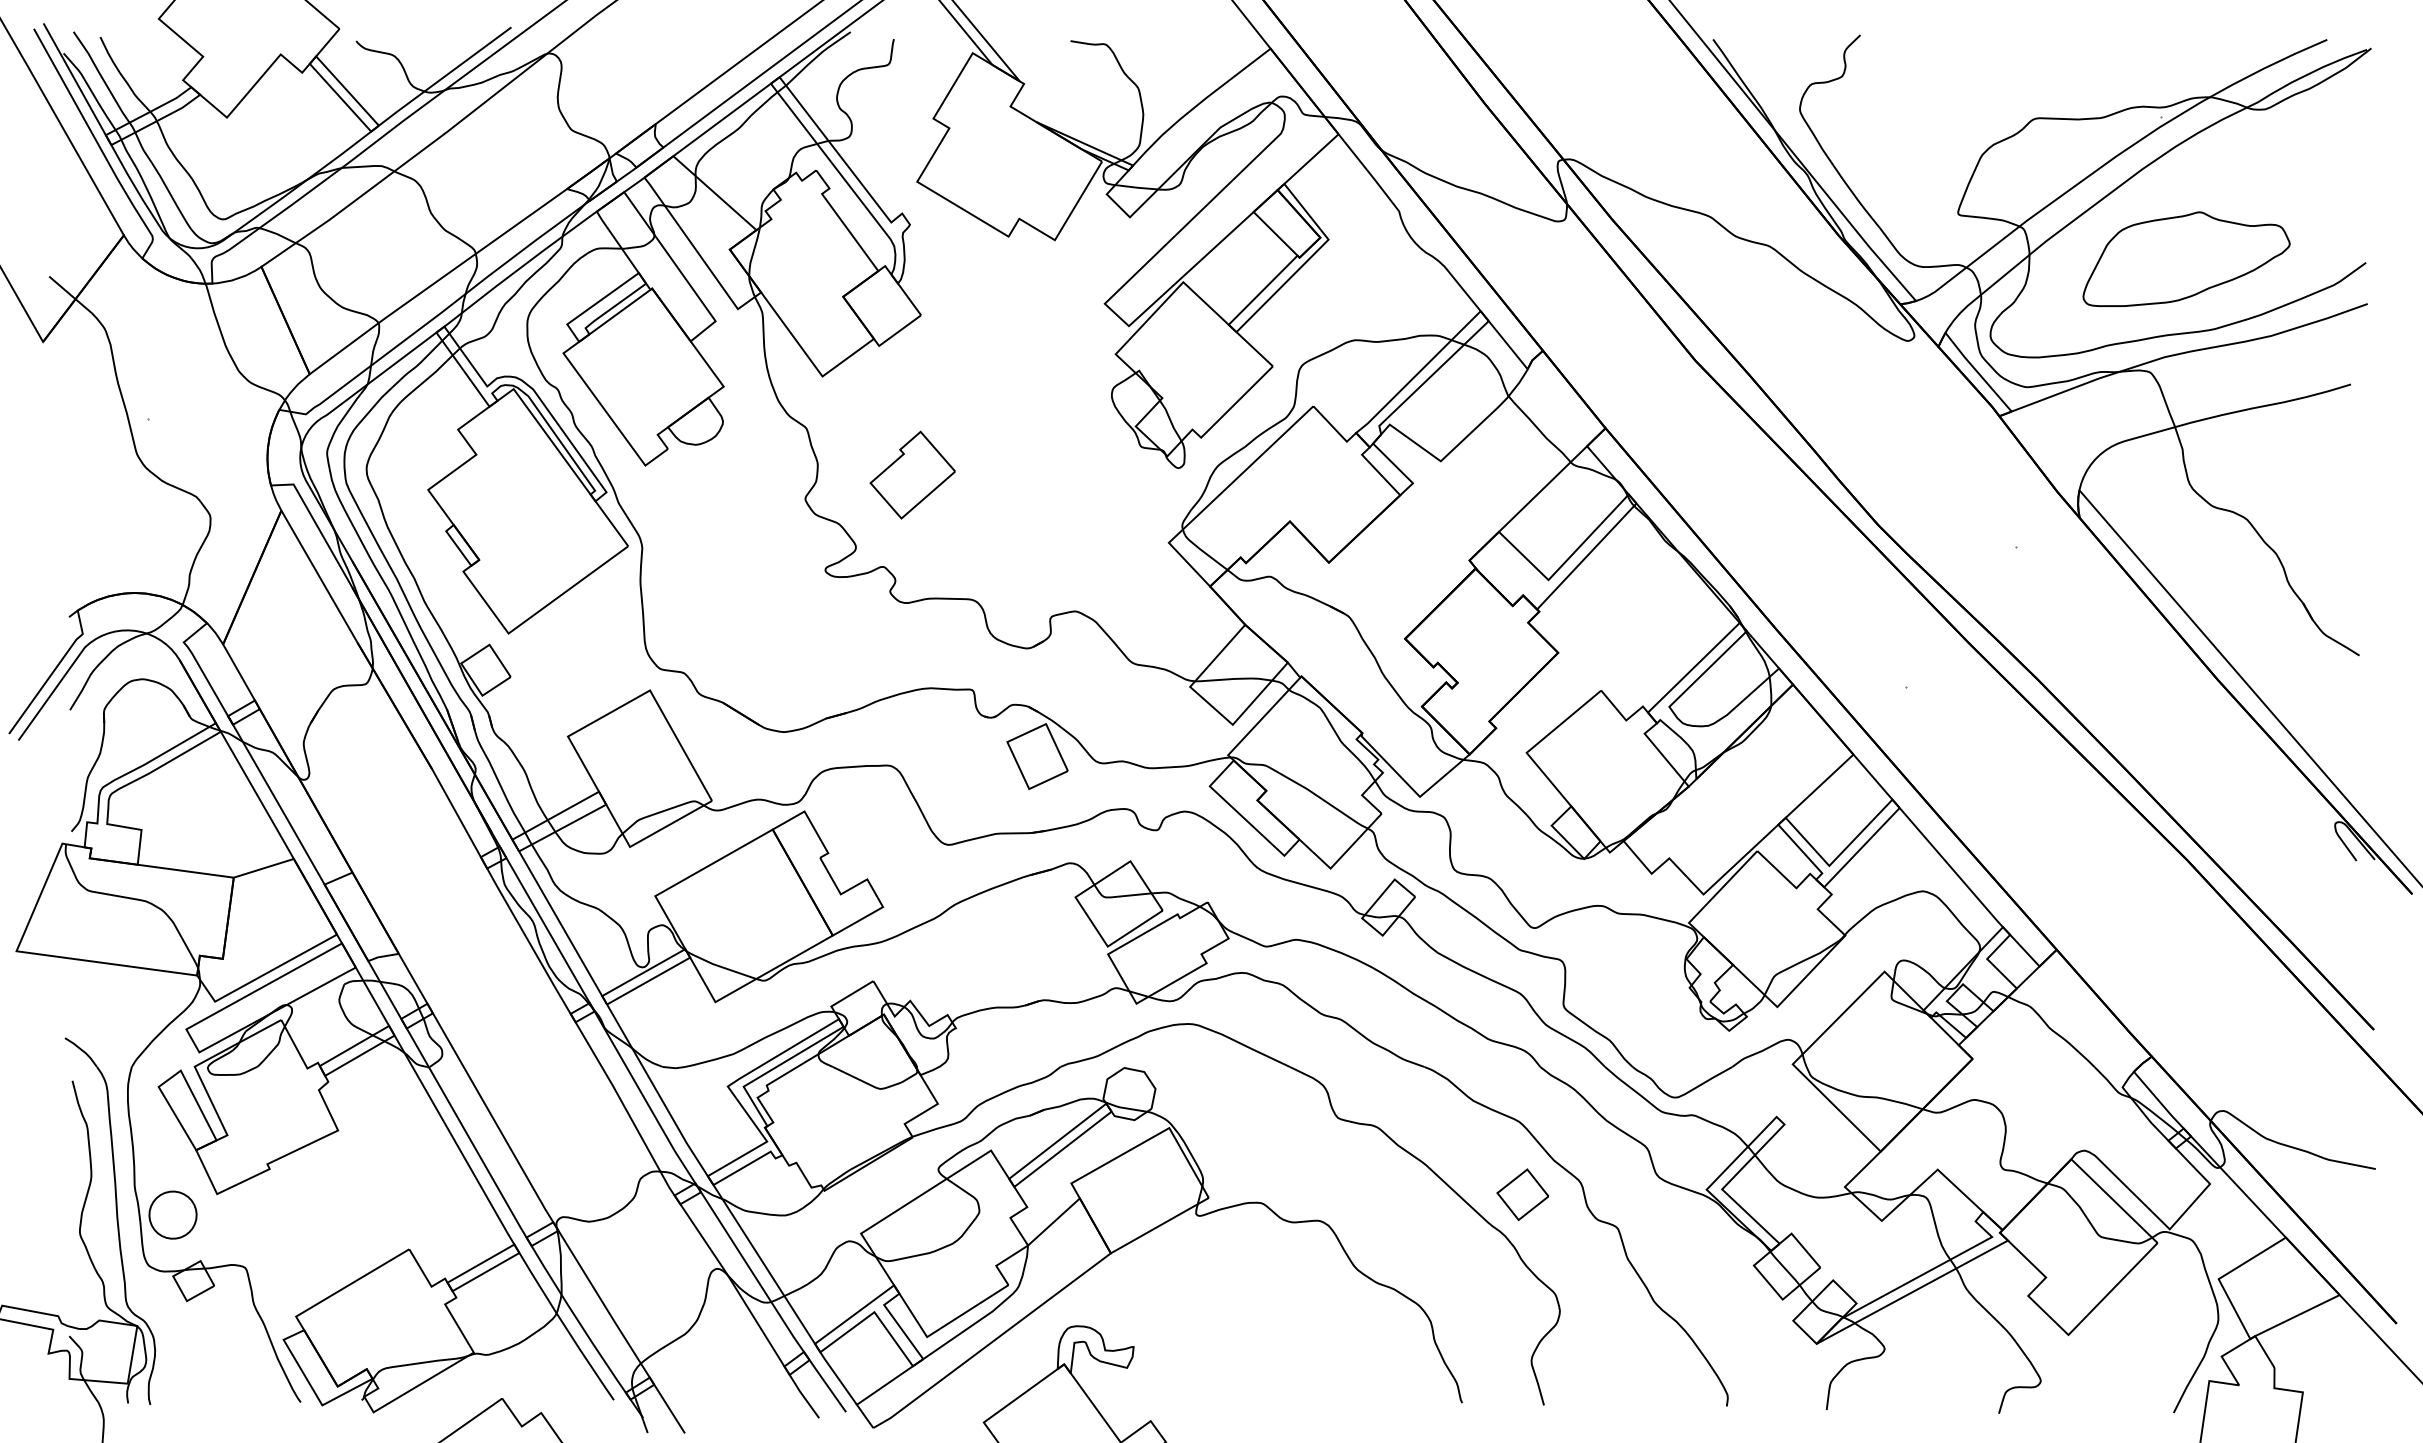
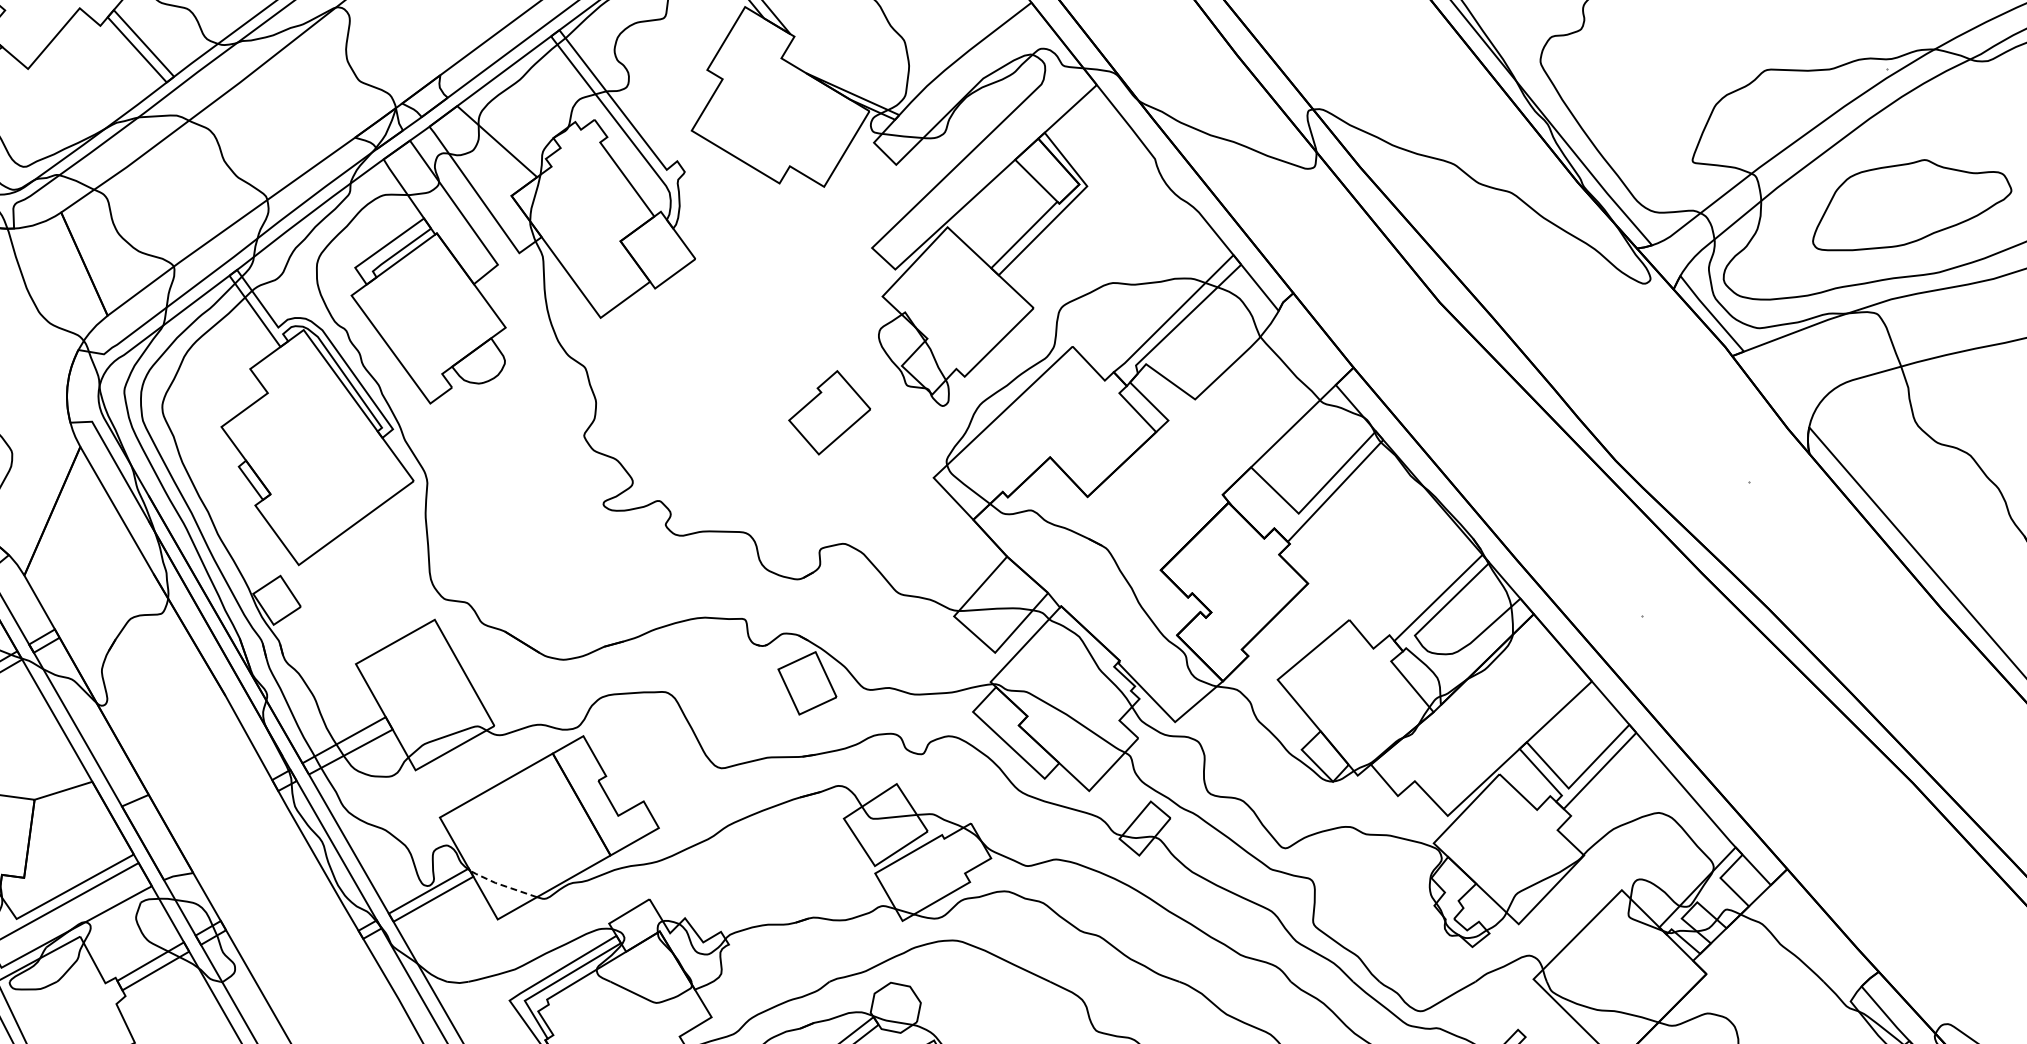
part: (912, 474) -> (829, 412), moved
line: (719, 966) -> (501, 885), solid -> dashed

